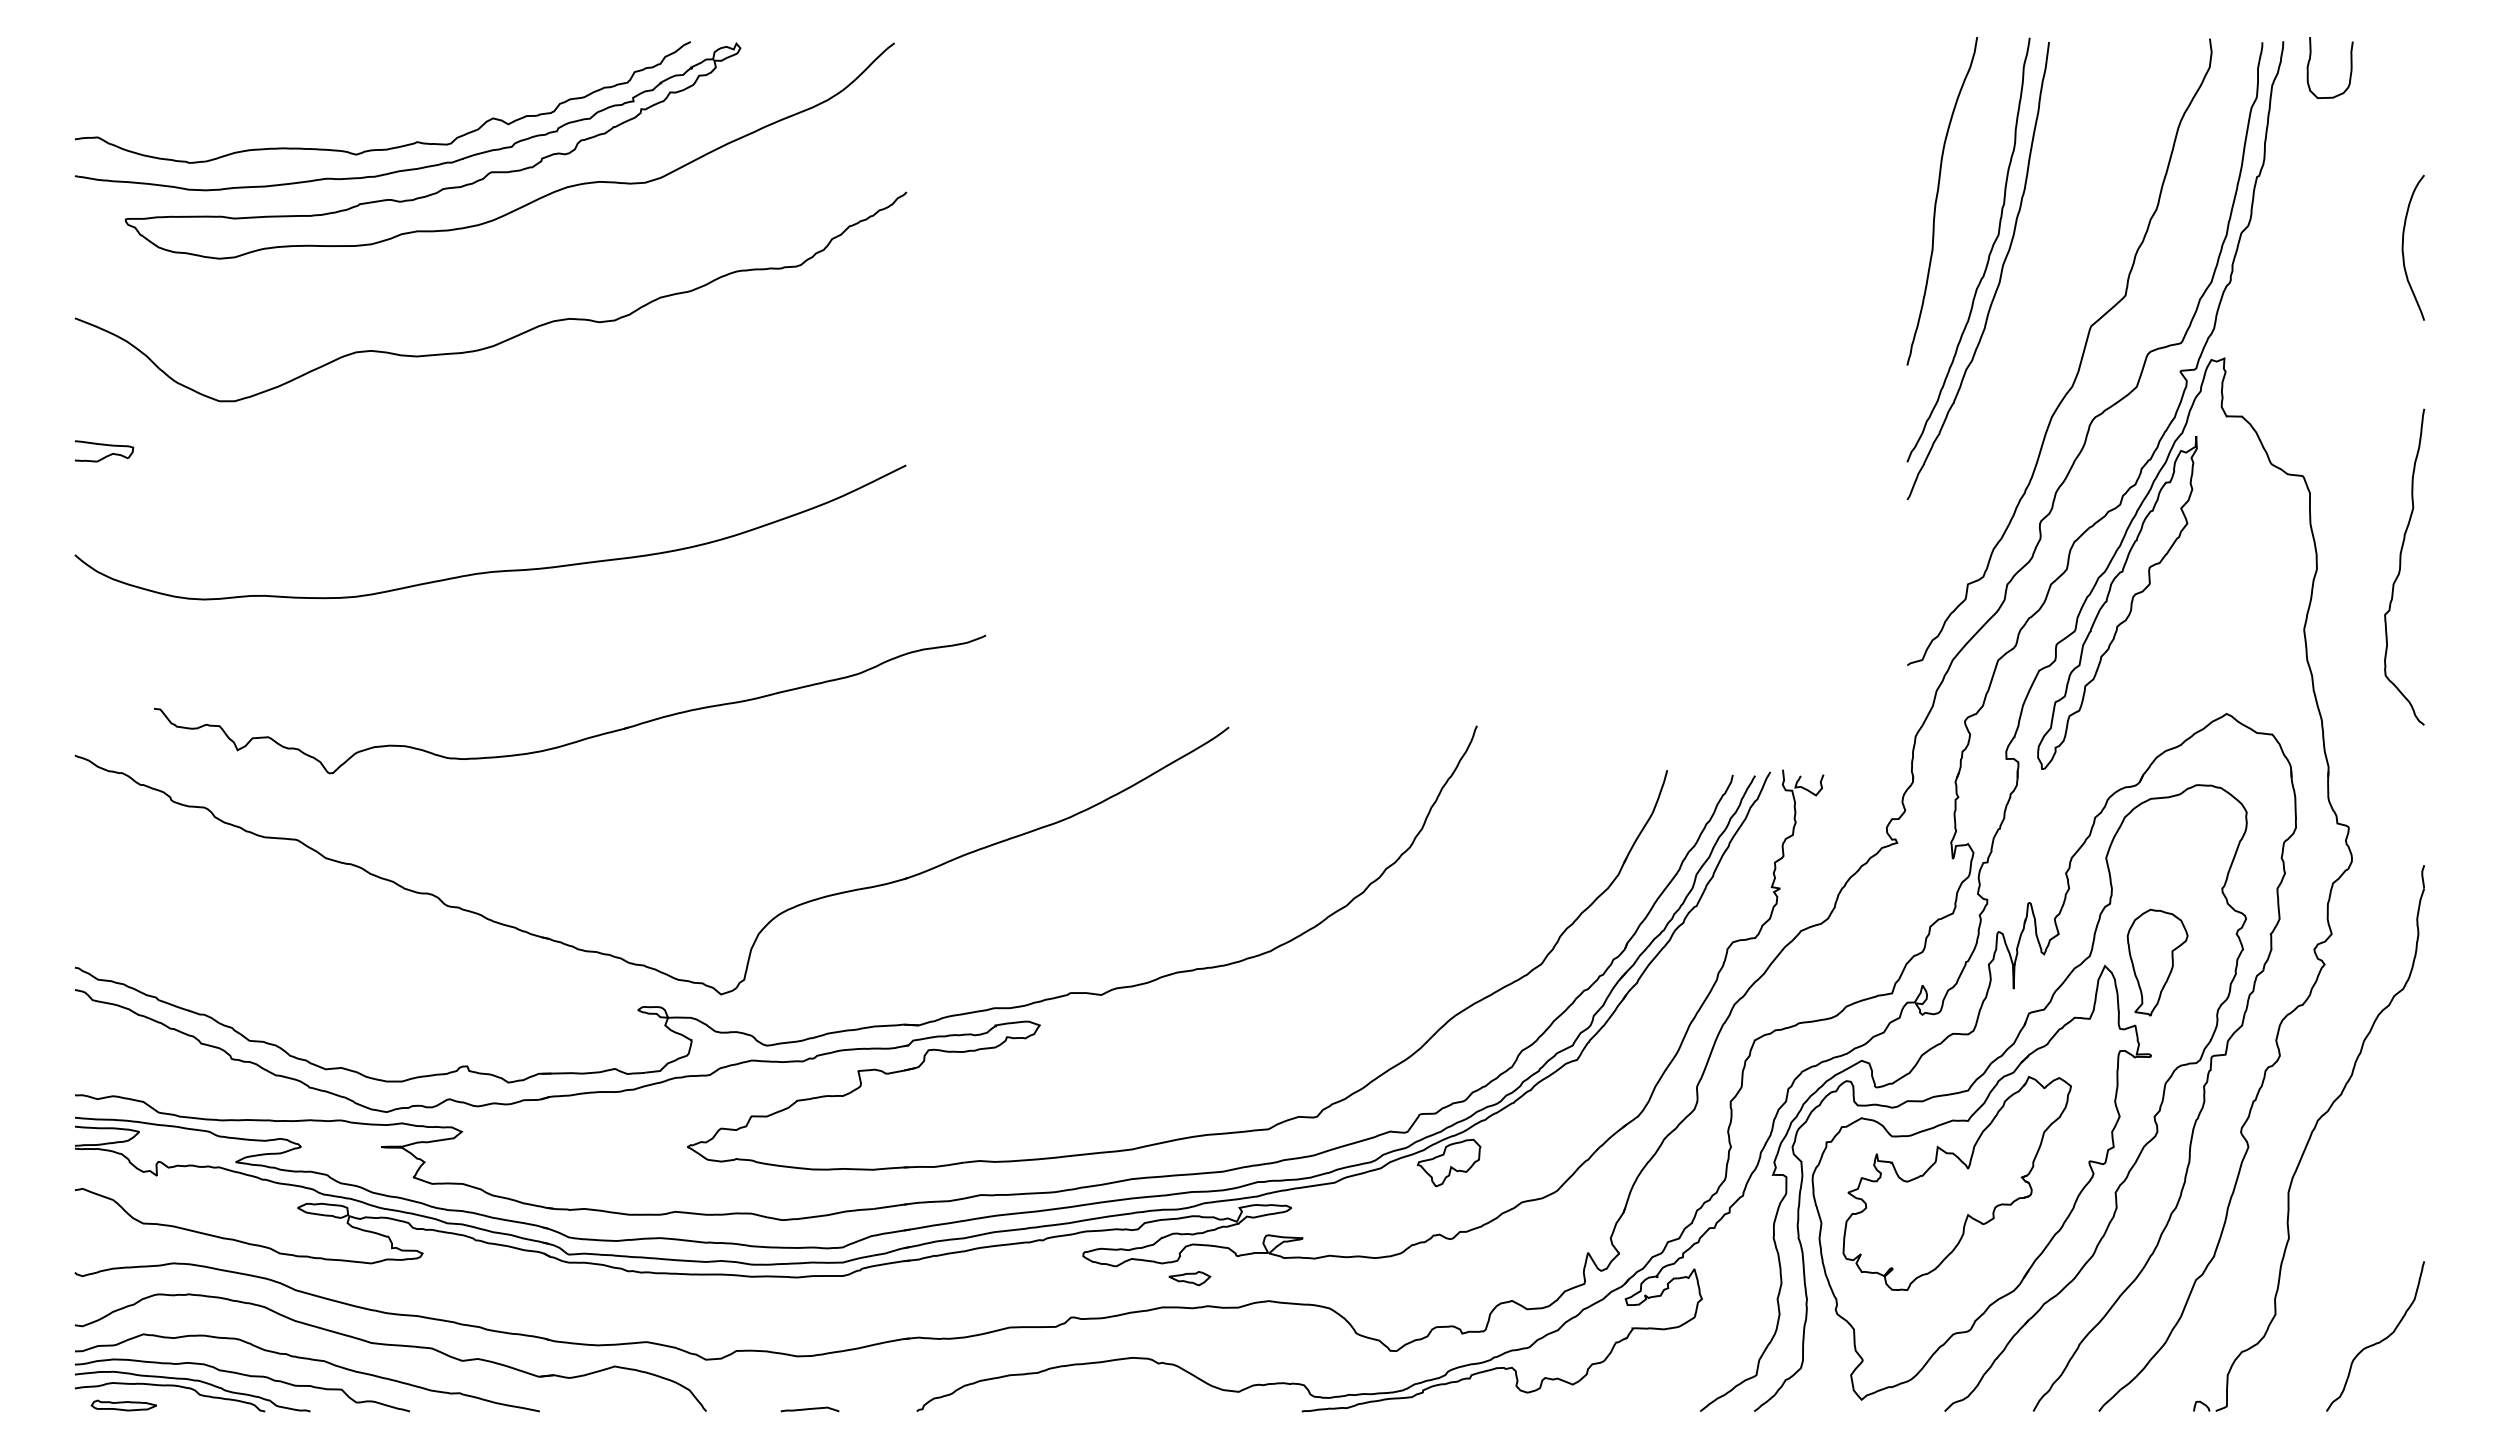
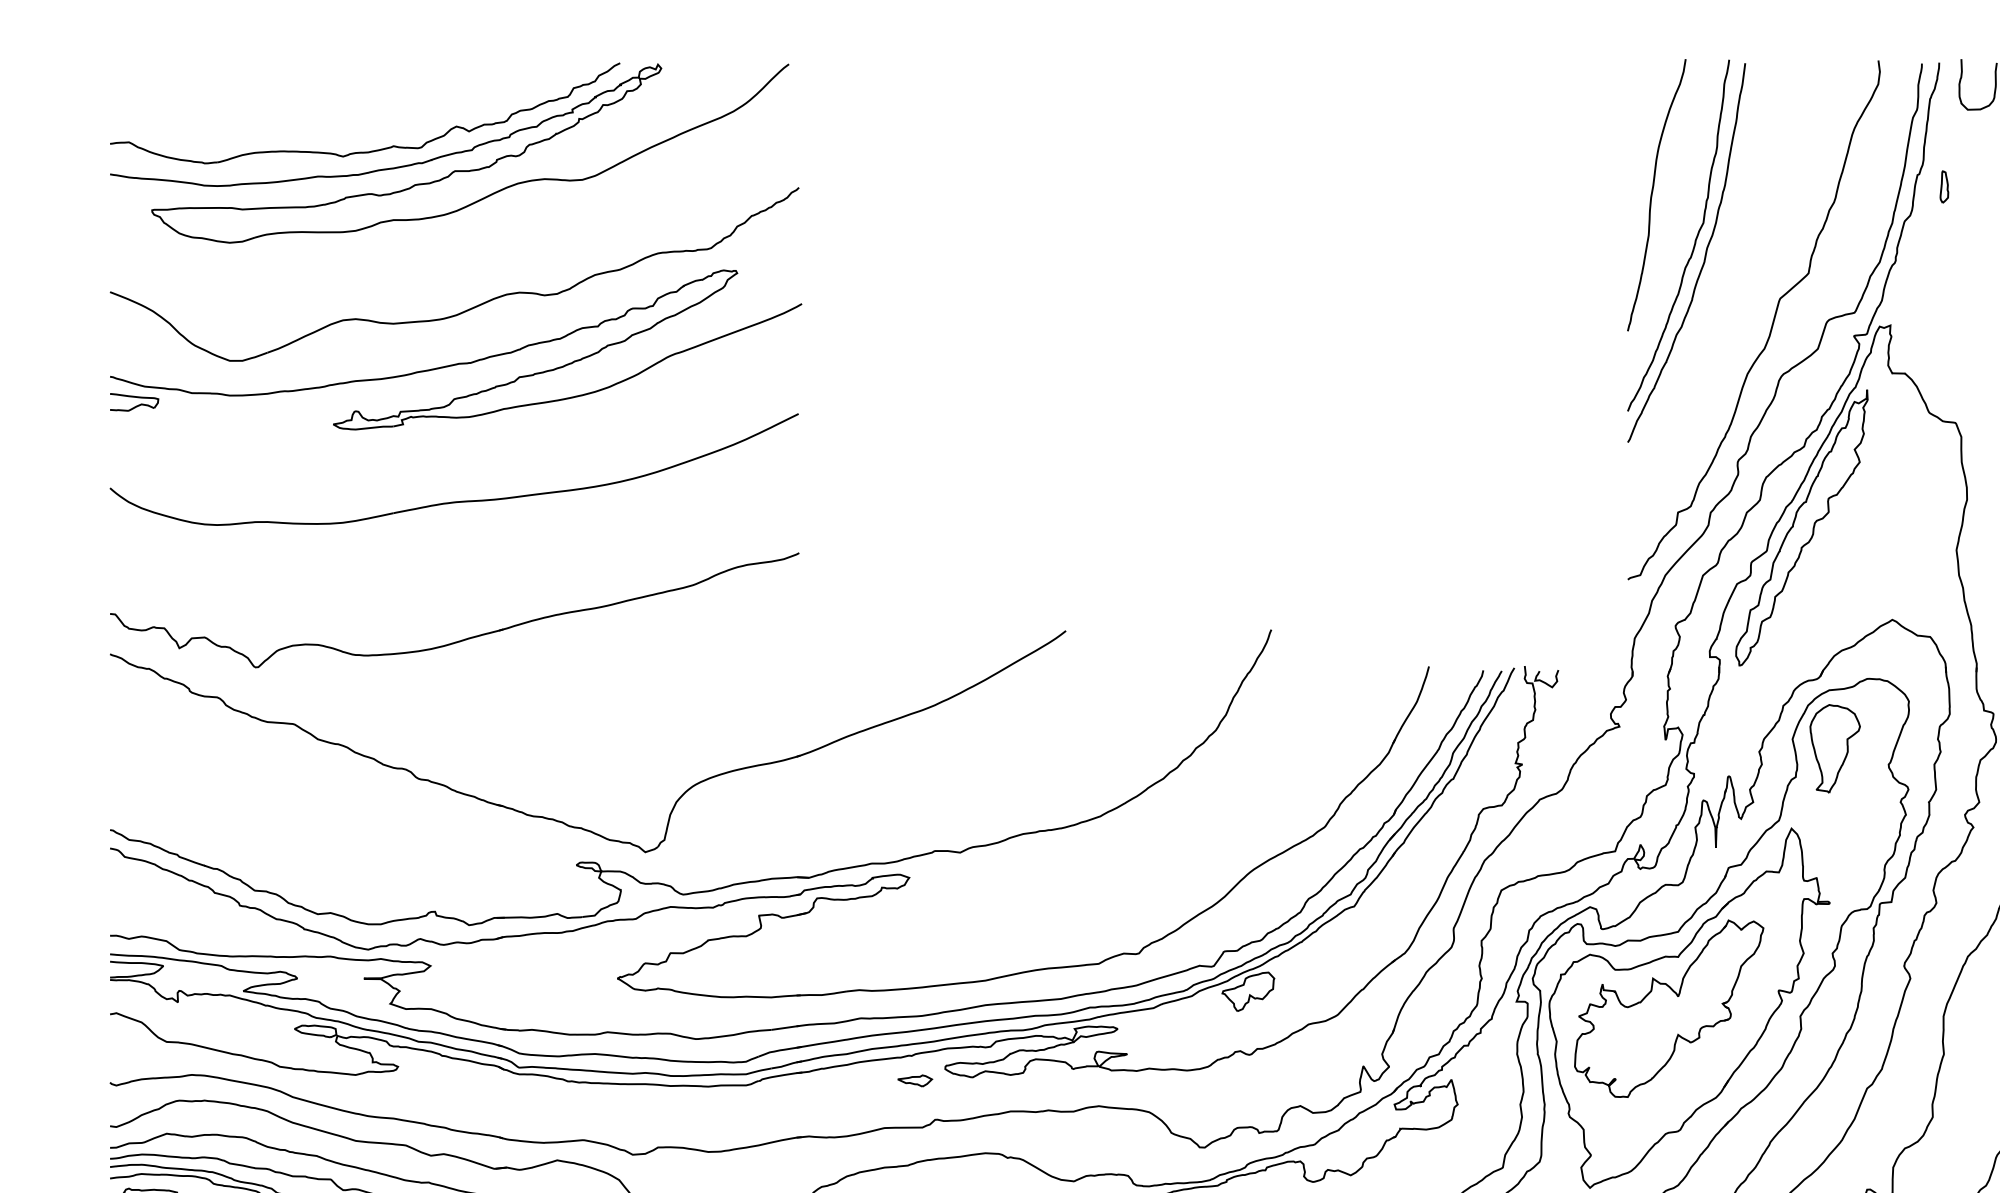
part: (2289, 191) -> (1944, 187), added
part: (496, 403) -> (459, 362), added
part: (583, 738) -> (465, 638), moved
part: (2157, 962) -> (1835, 748), moved
part: (1189, 1278) -> (914, 1080), moved

